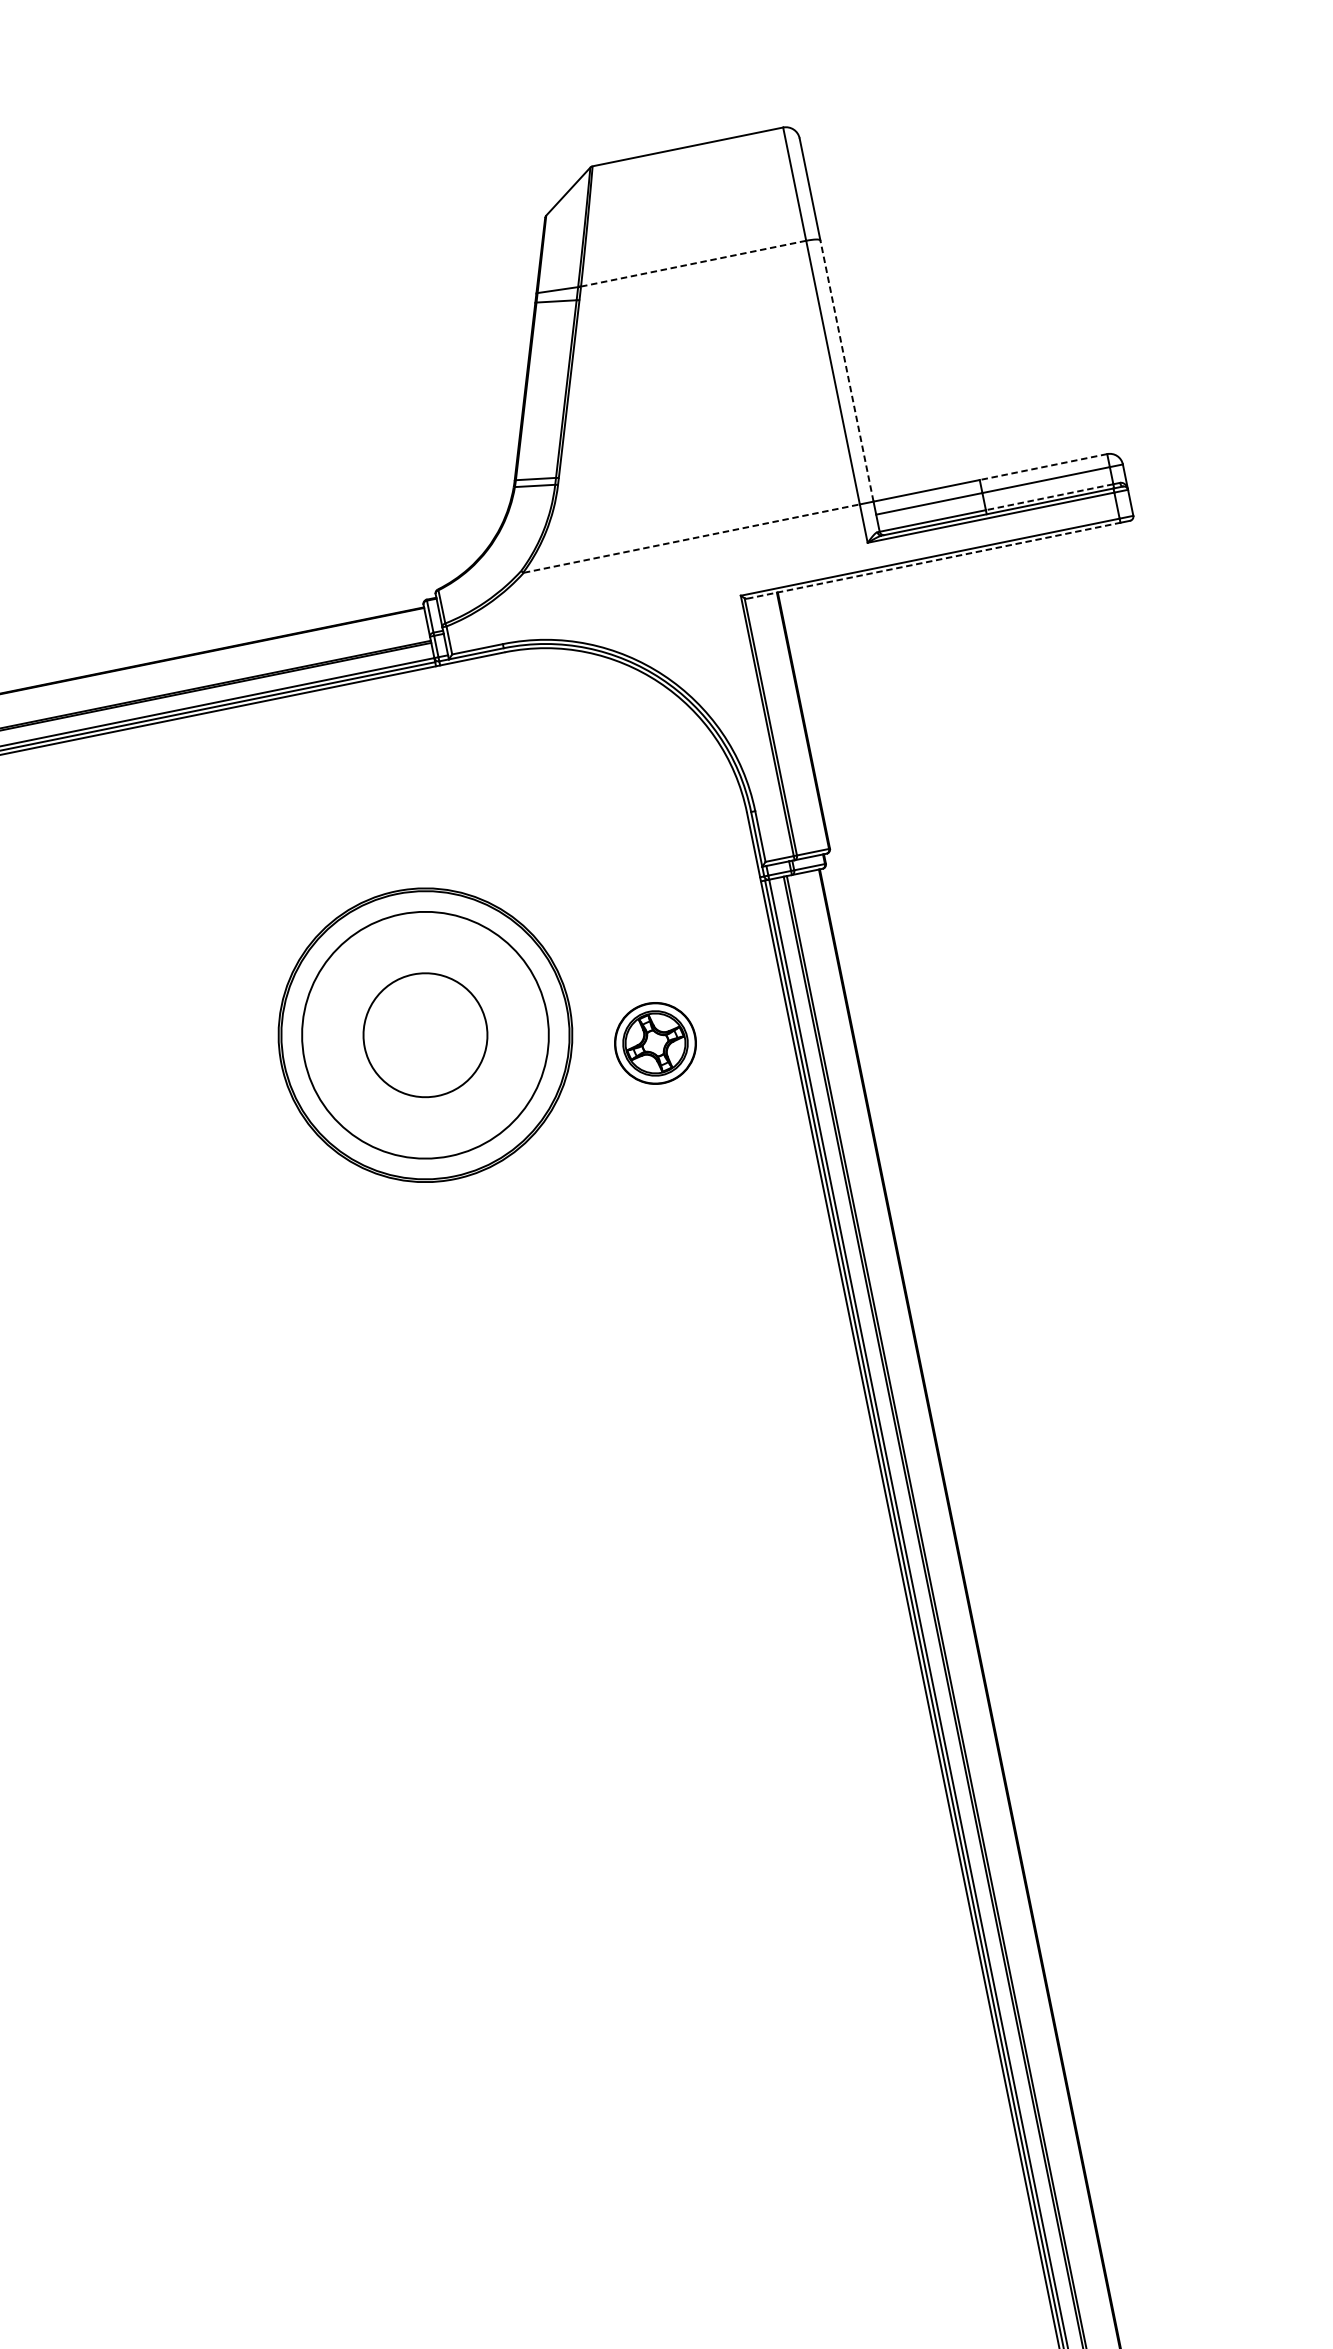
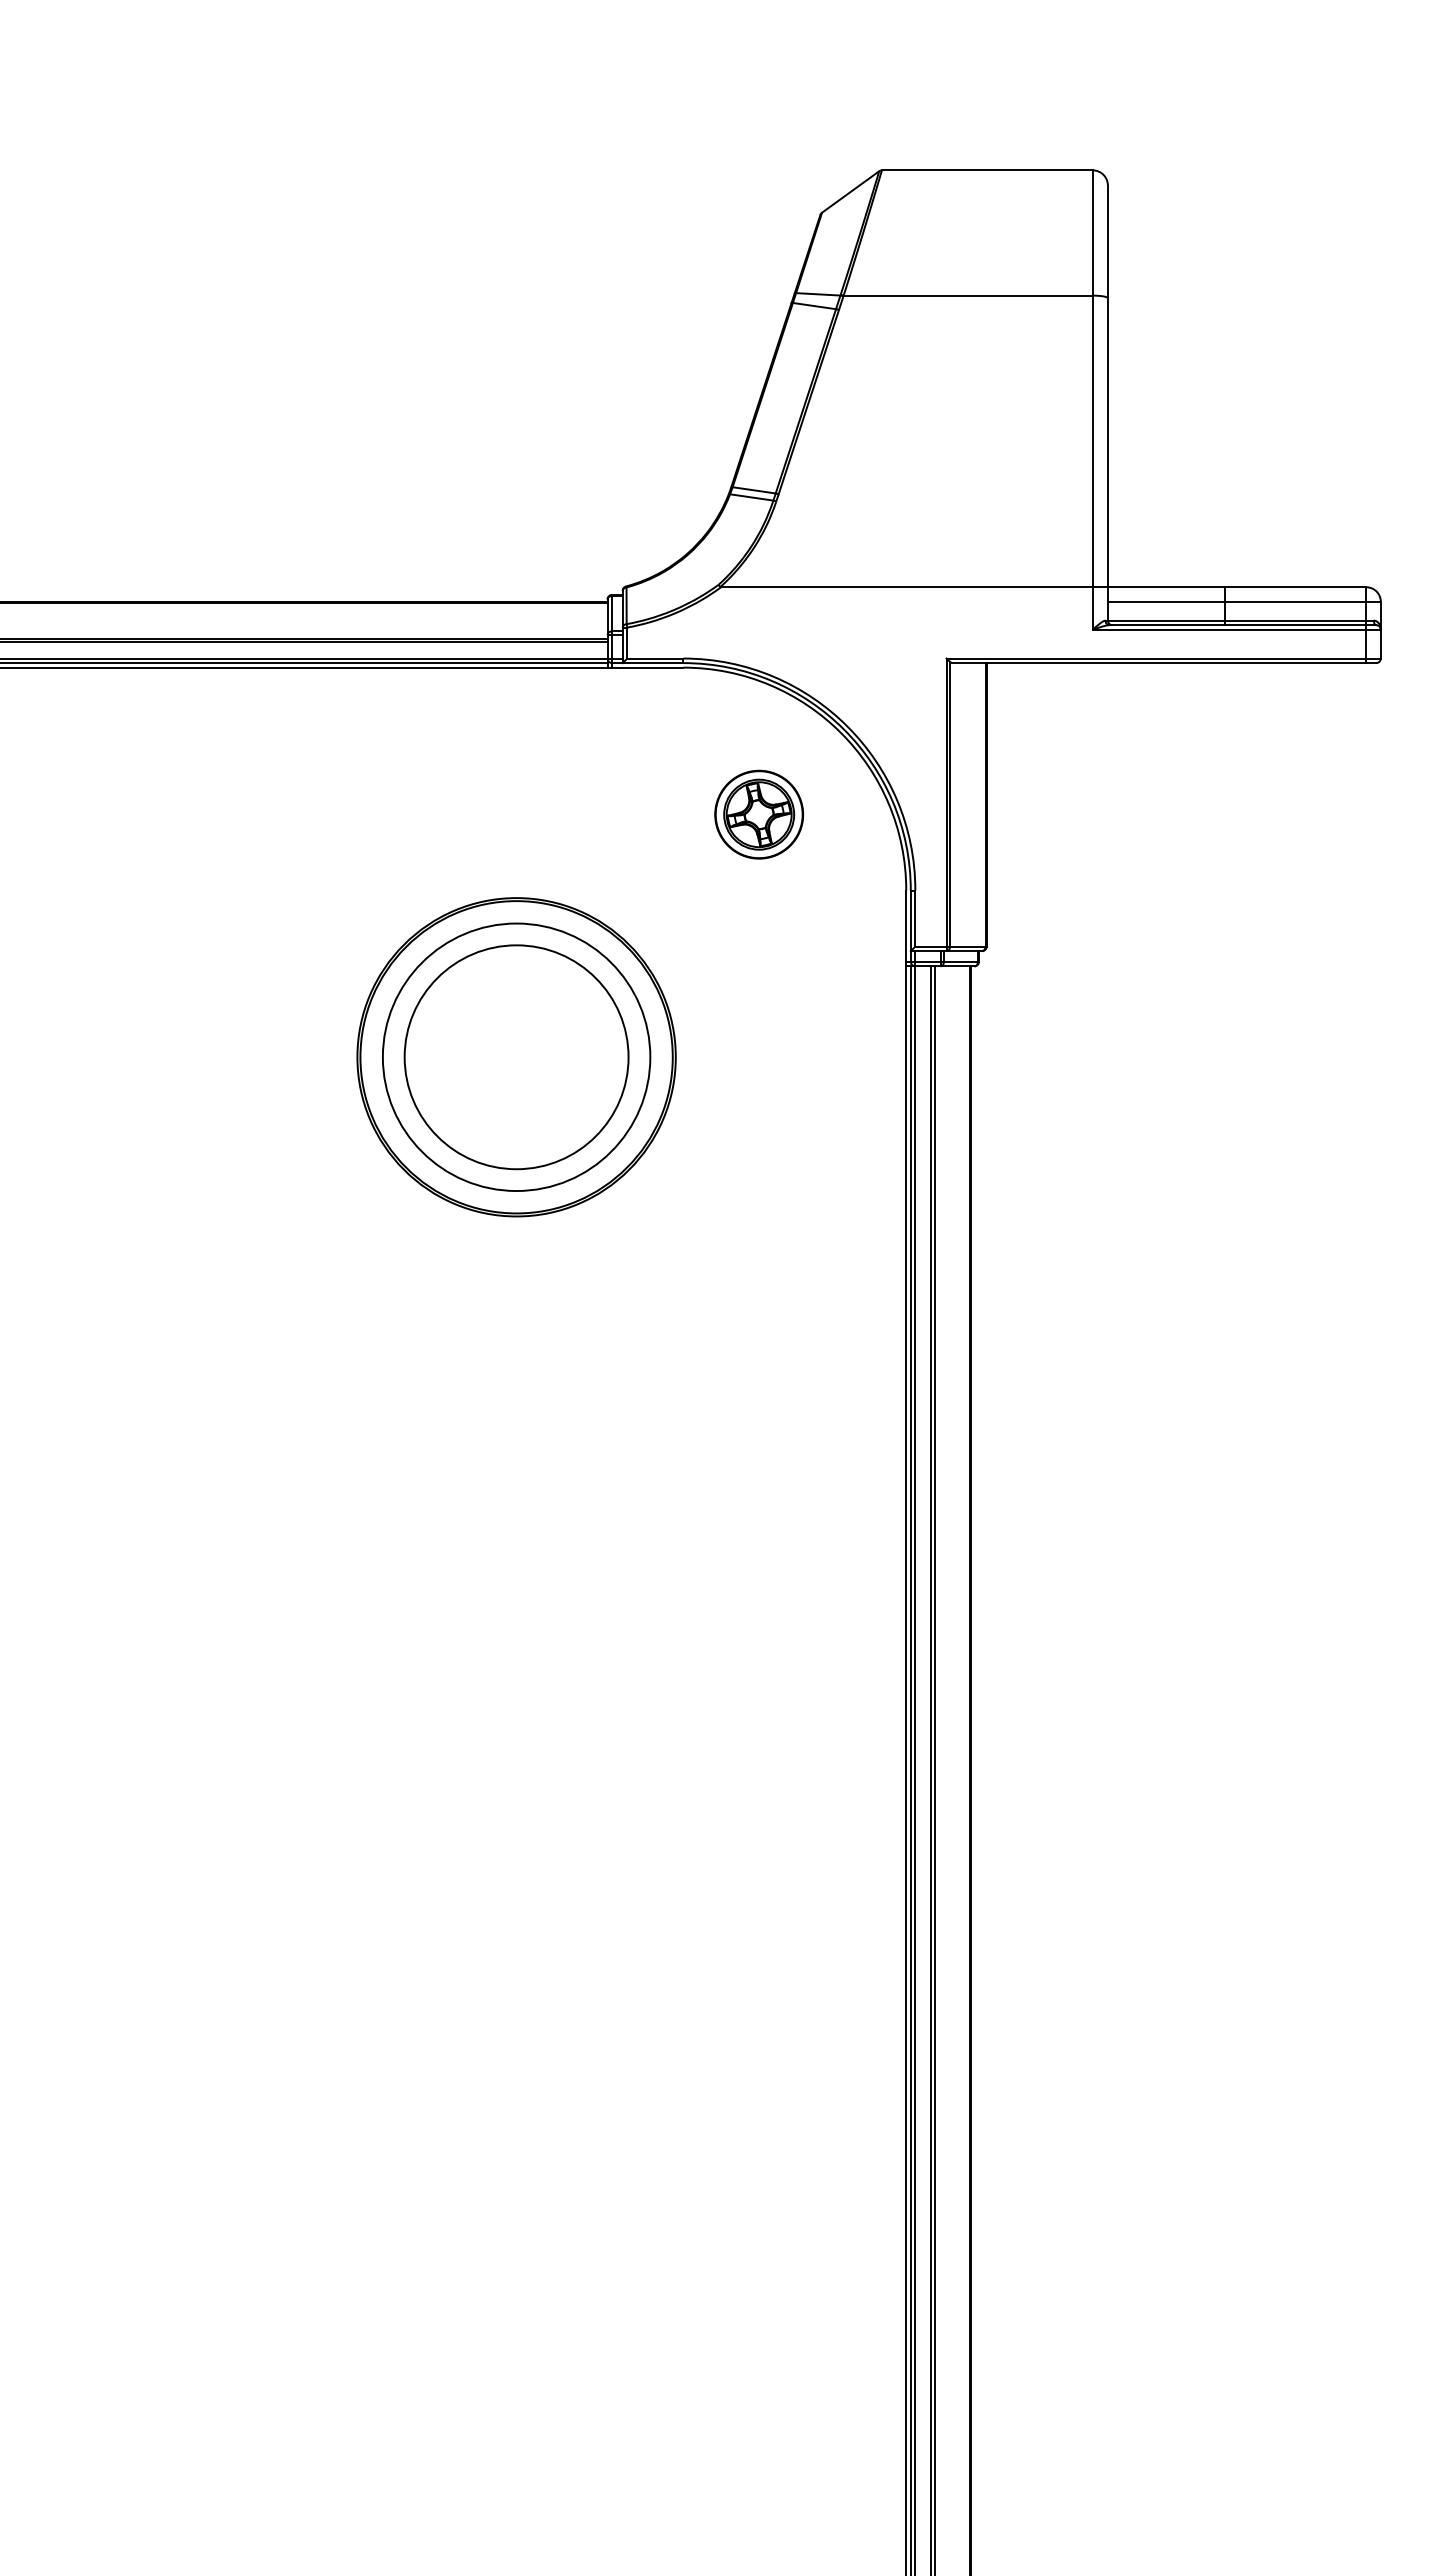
line: (693, 263) -> (968, 295), dashed -> solid
line: (846, 370) -> (1107, 442), dashed -> solid
line: (1043, 467) -> (1295, 587), dashed -> solid
line: (1049, 497) -> (1295, 620), dashed -> solid
line: (691, 538) -> (906, 587), dashed -> solid
line: (934, 561) -> (1159, 663), dashed -> solid
circle: (425, 1035) -> (516, 1057), size x1.67
part: (654, 1043) -> (758, 814), moved

